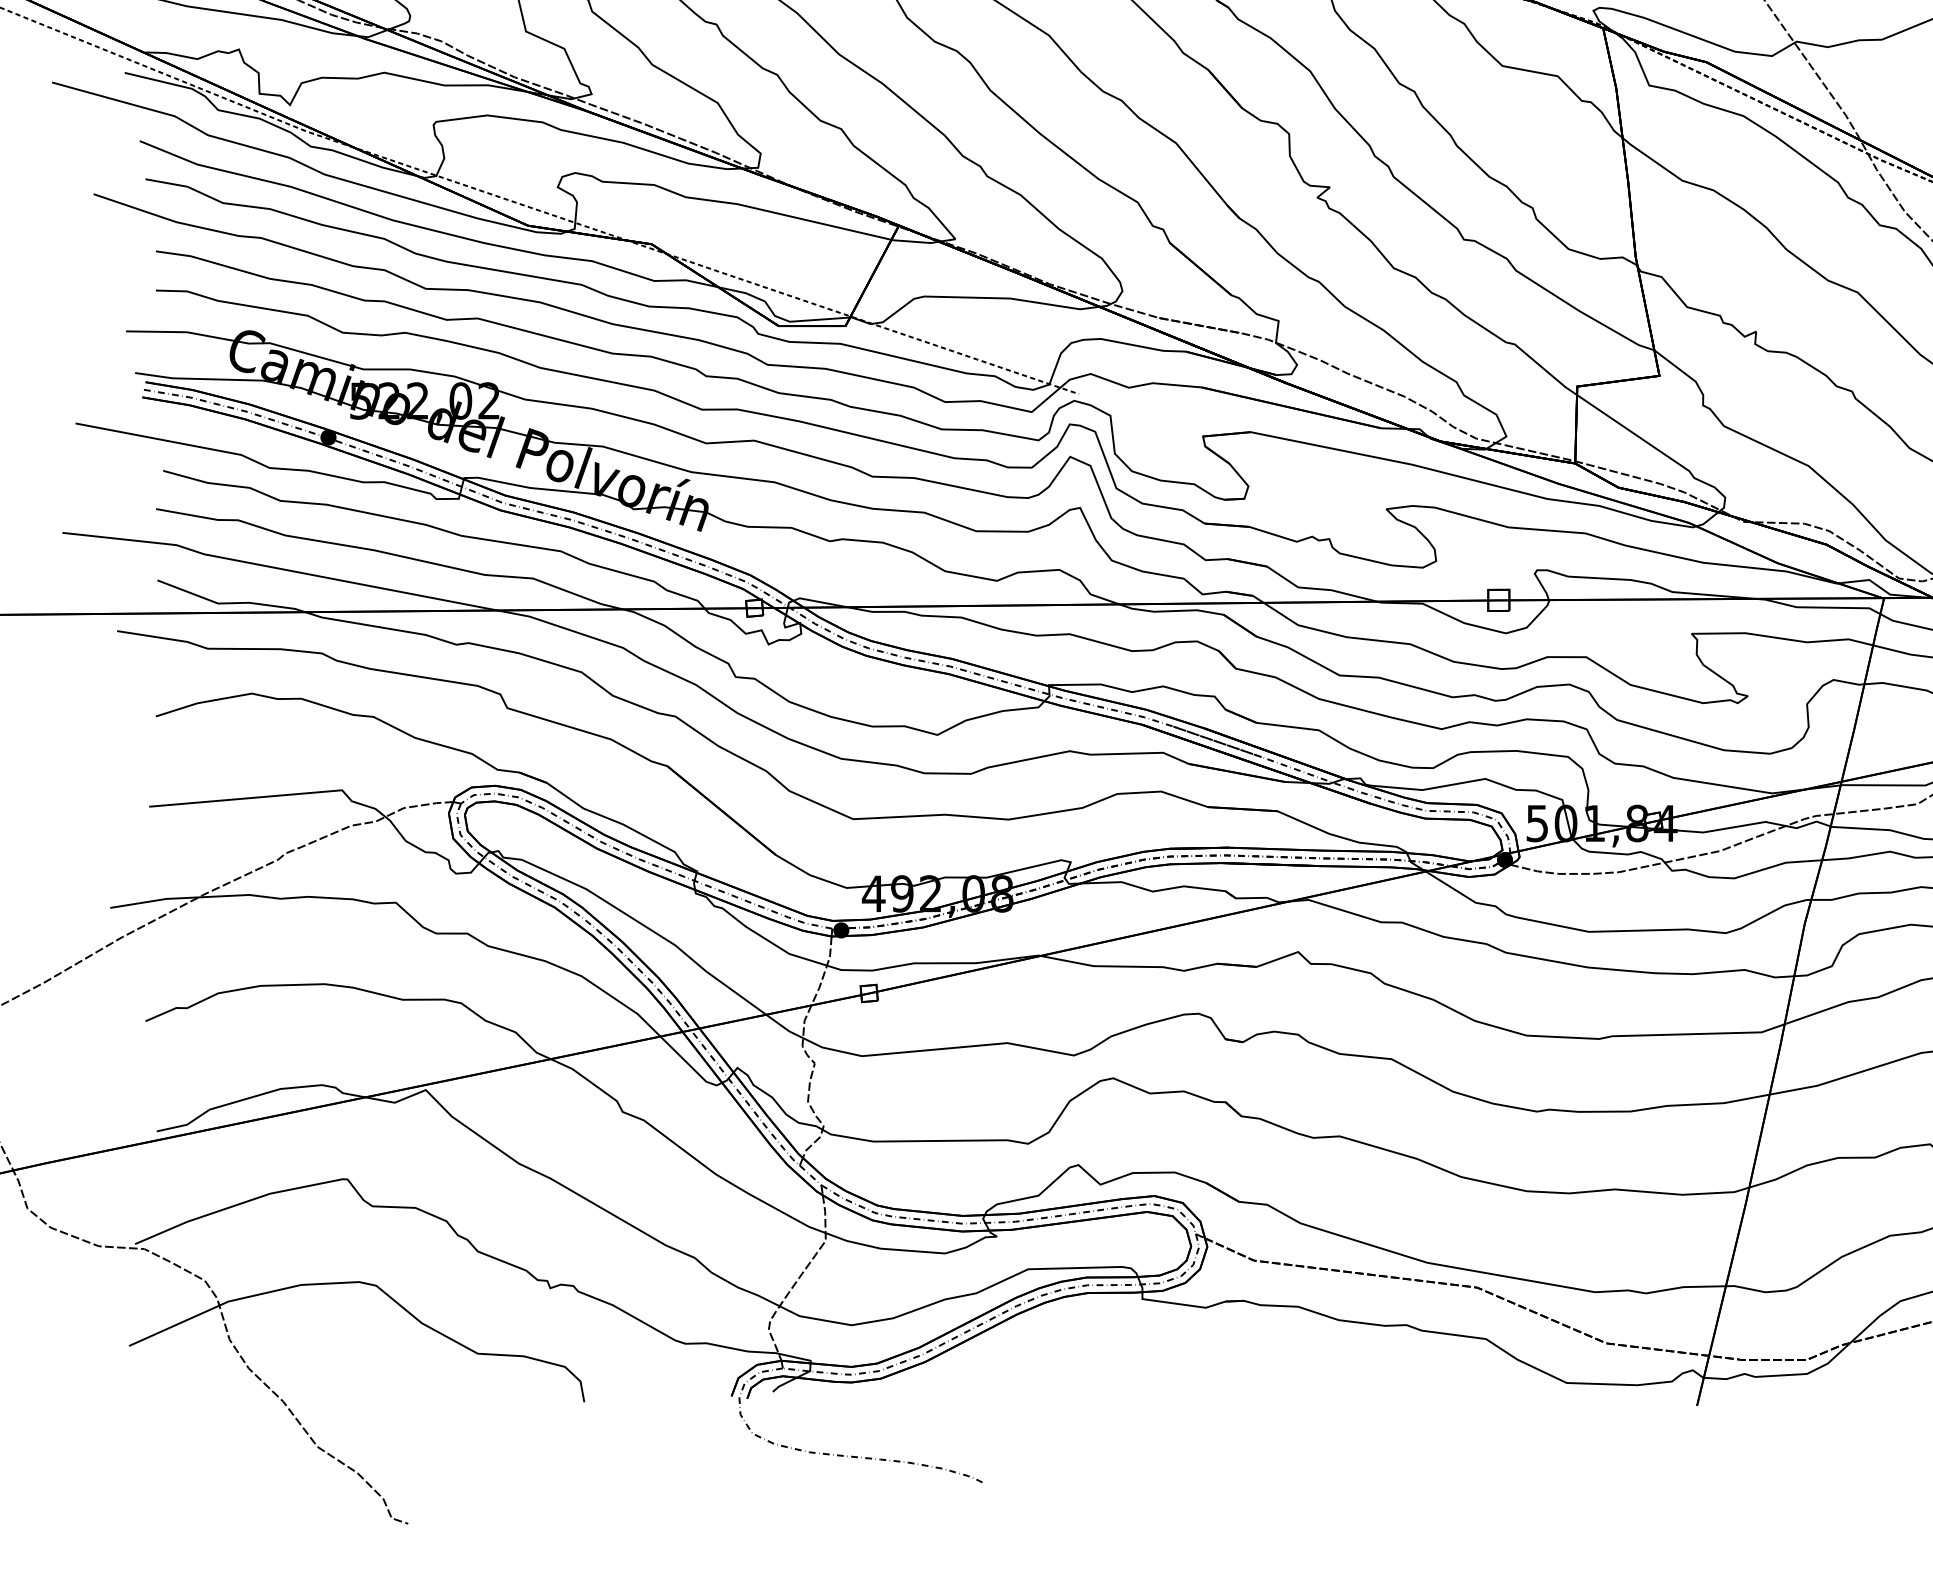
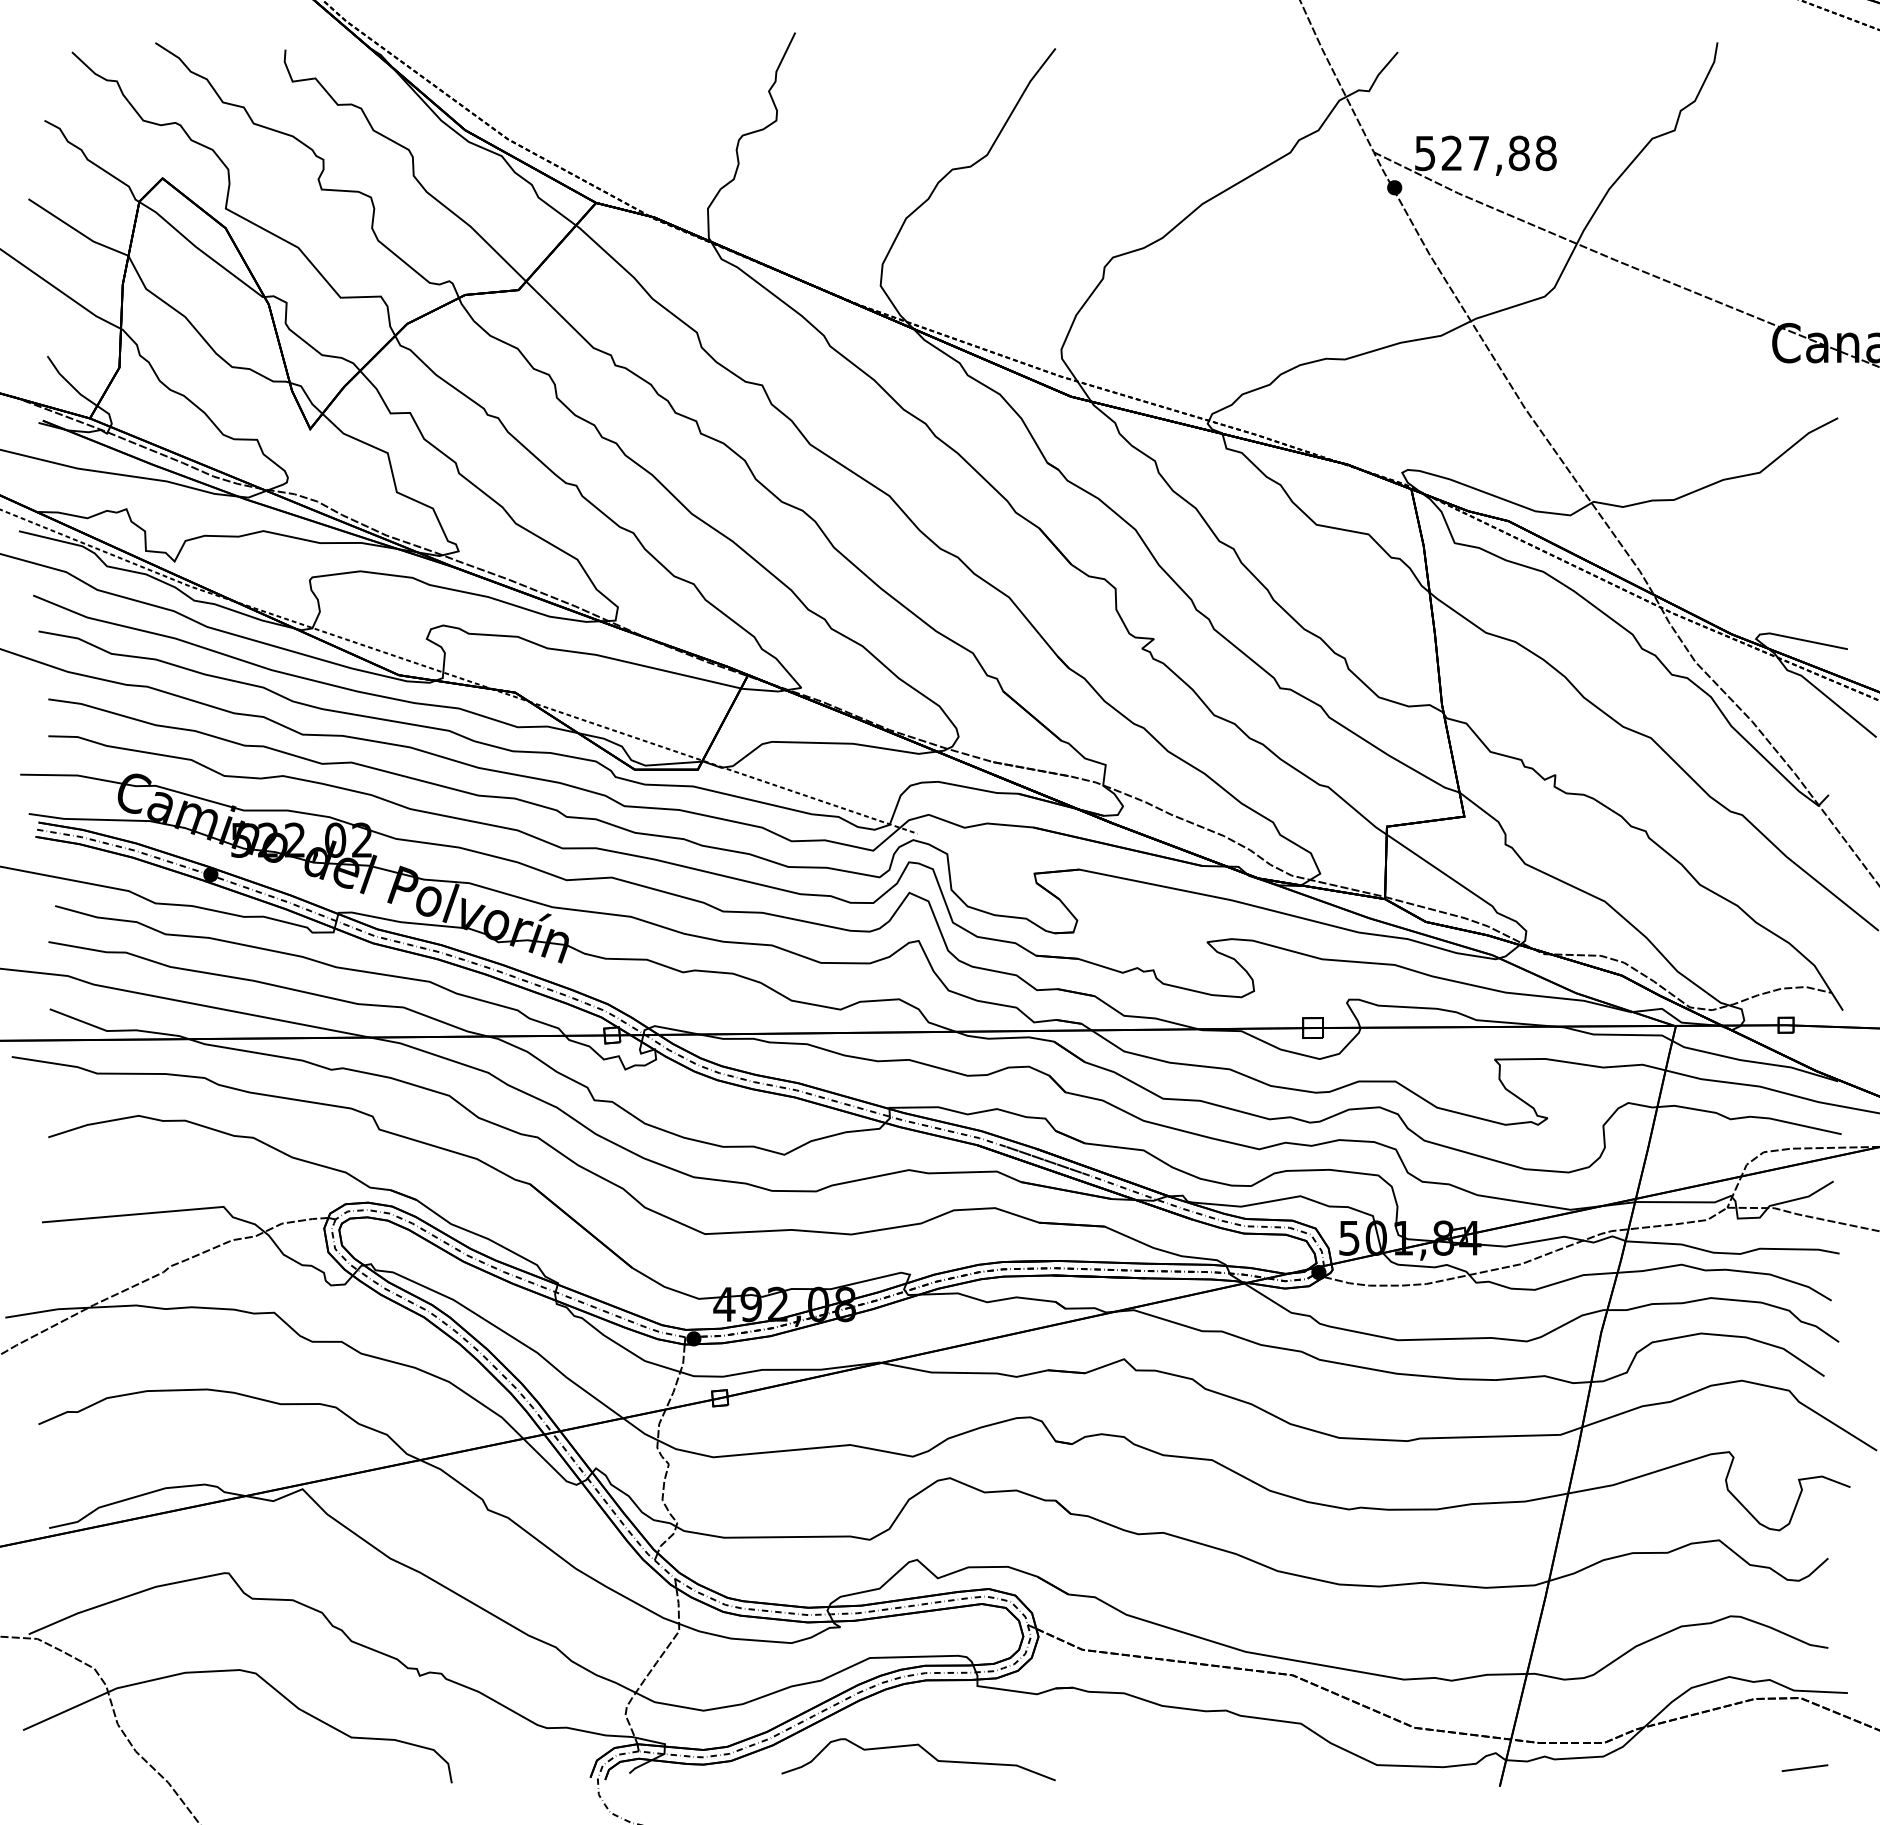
curve: (1085, 1367) -> (923, 1750), added

